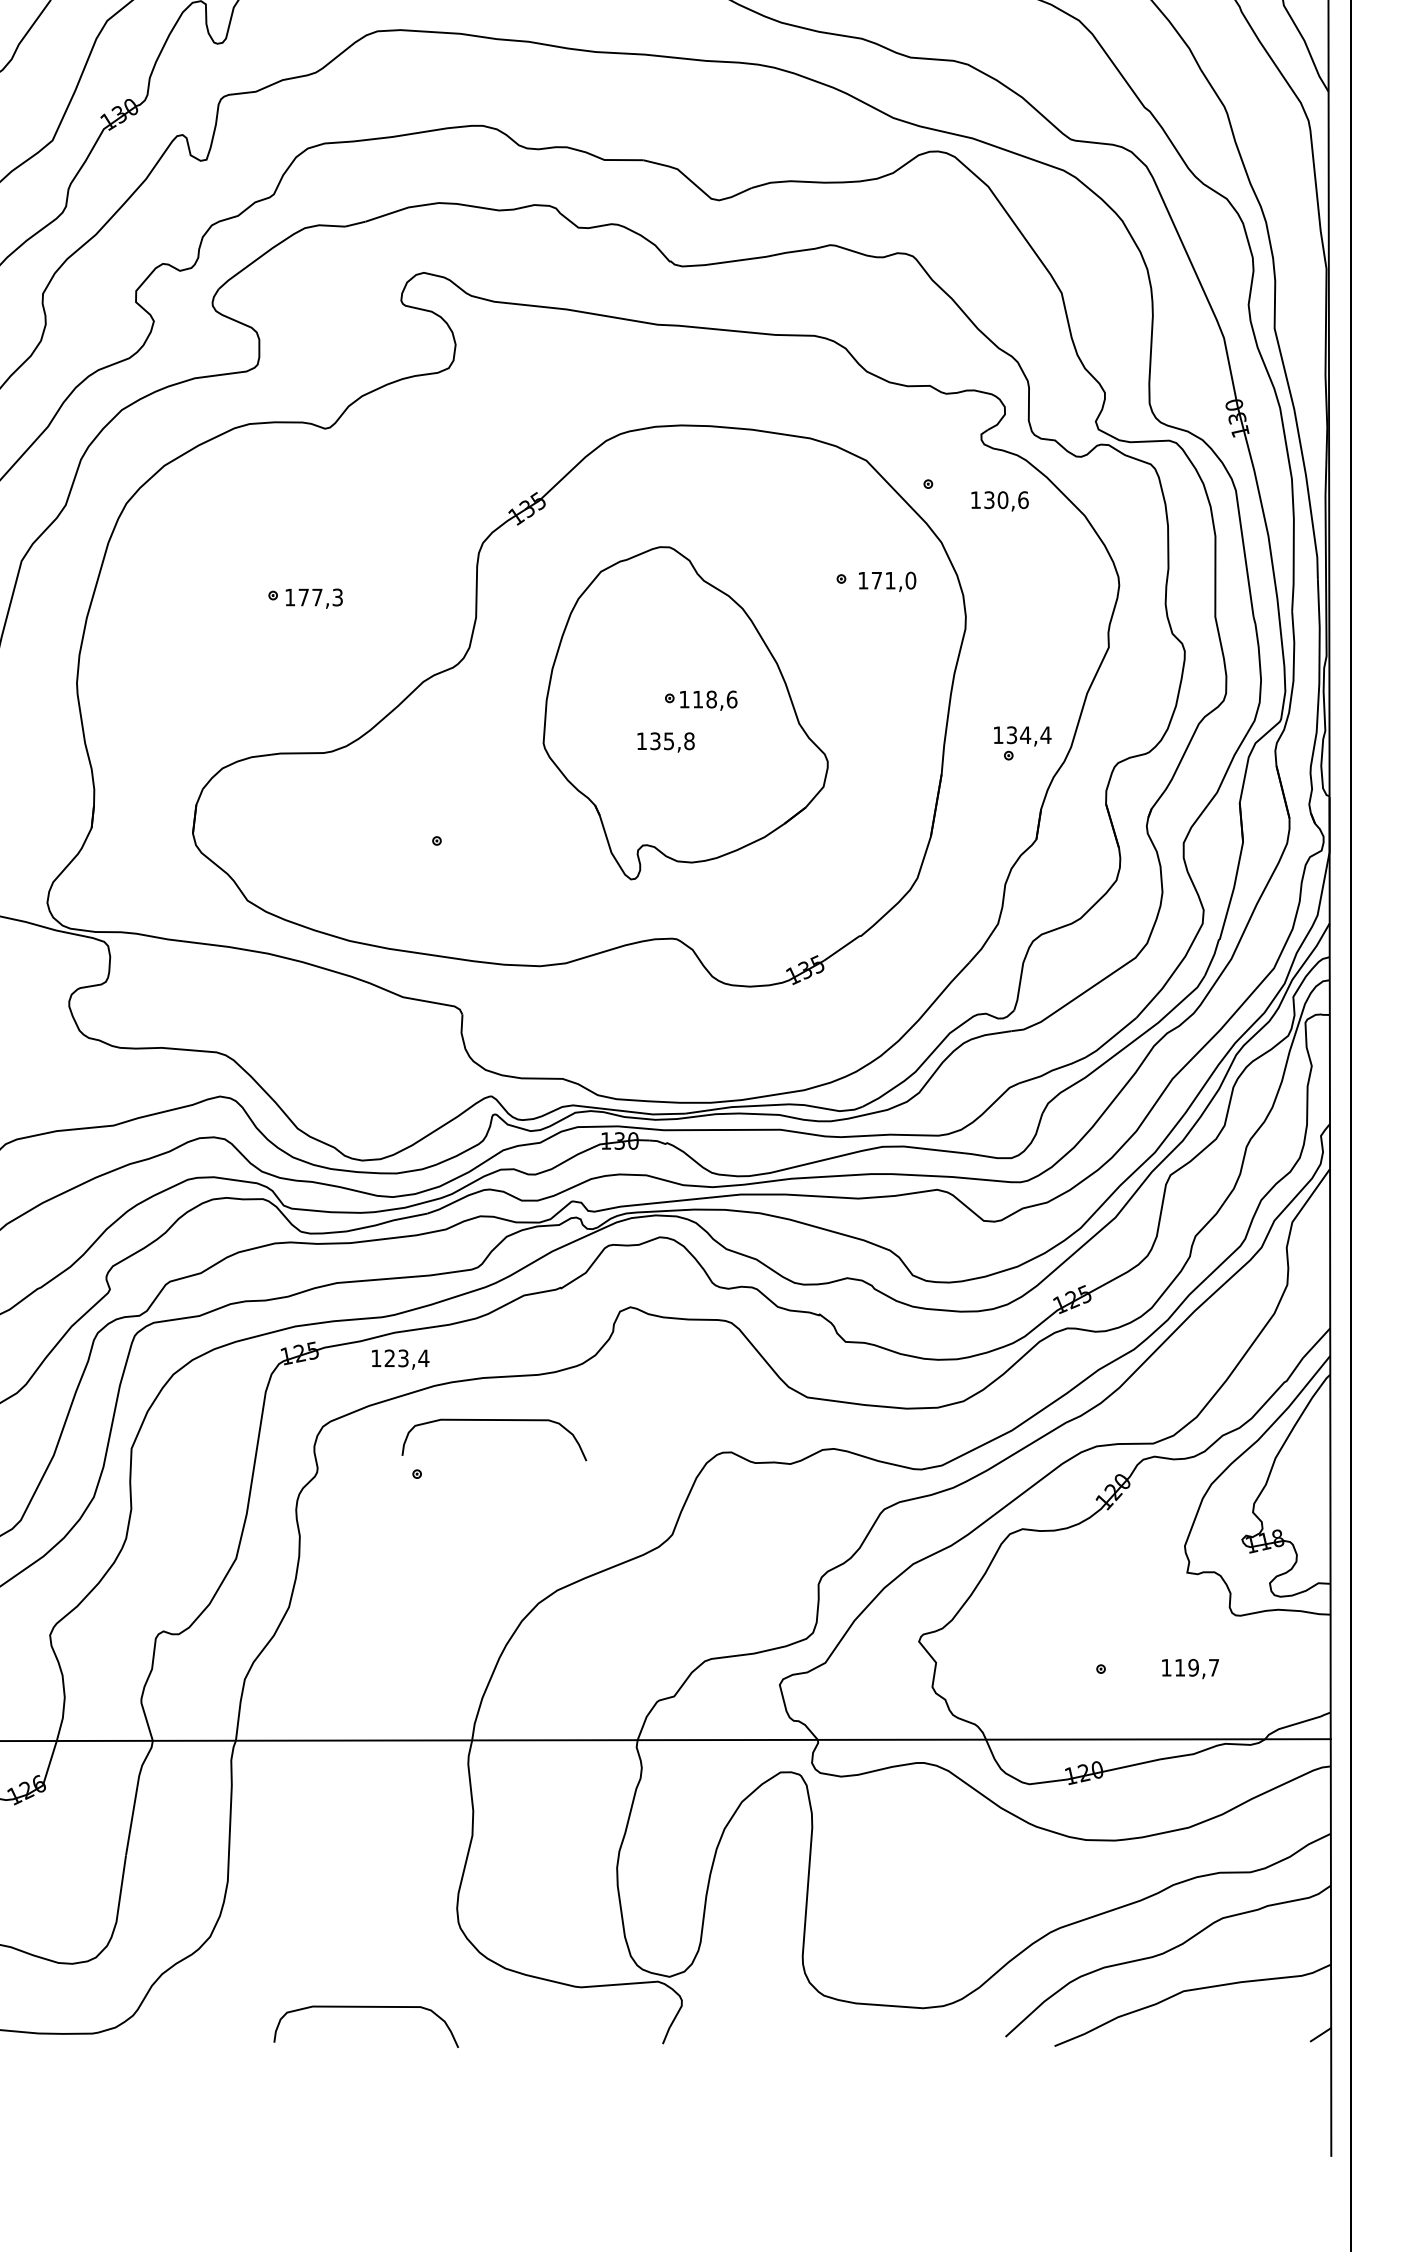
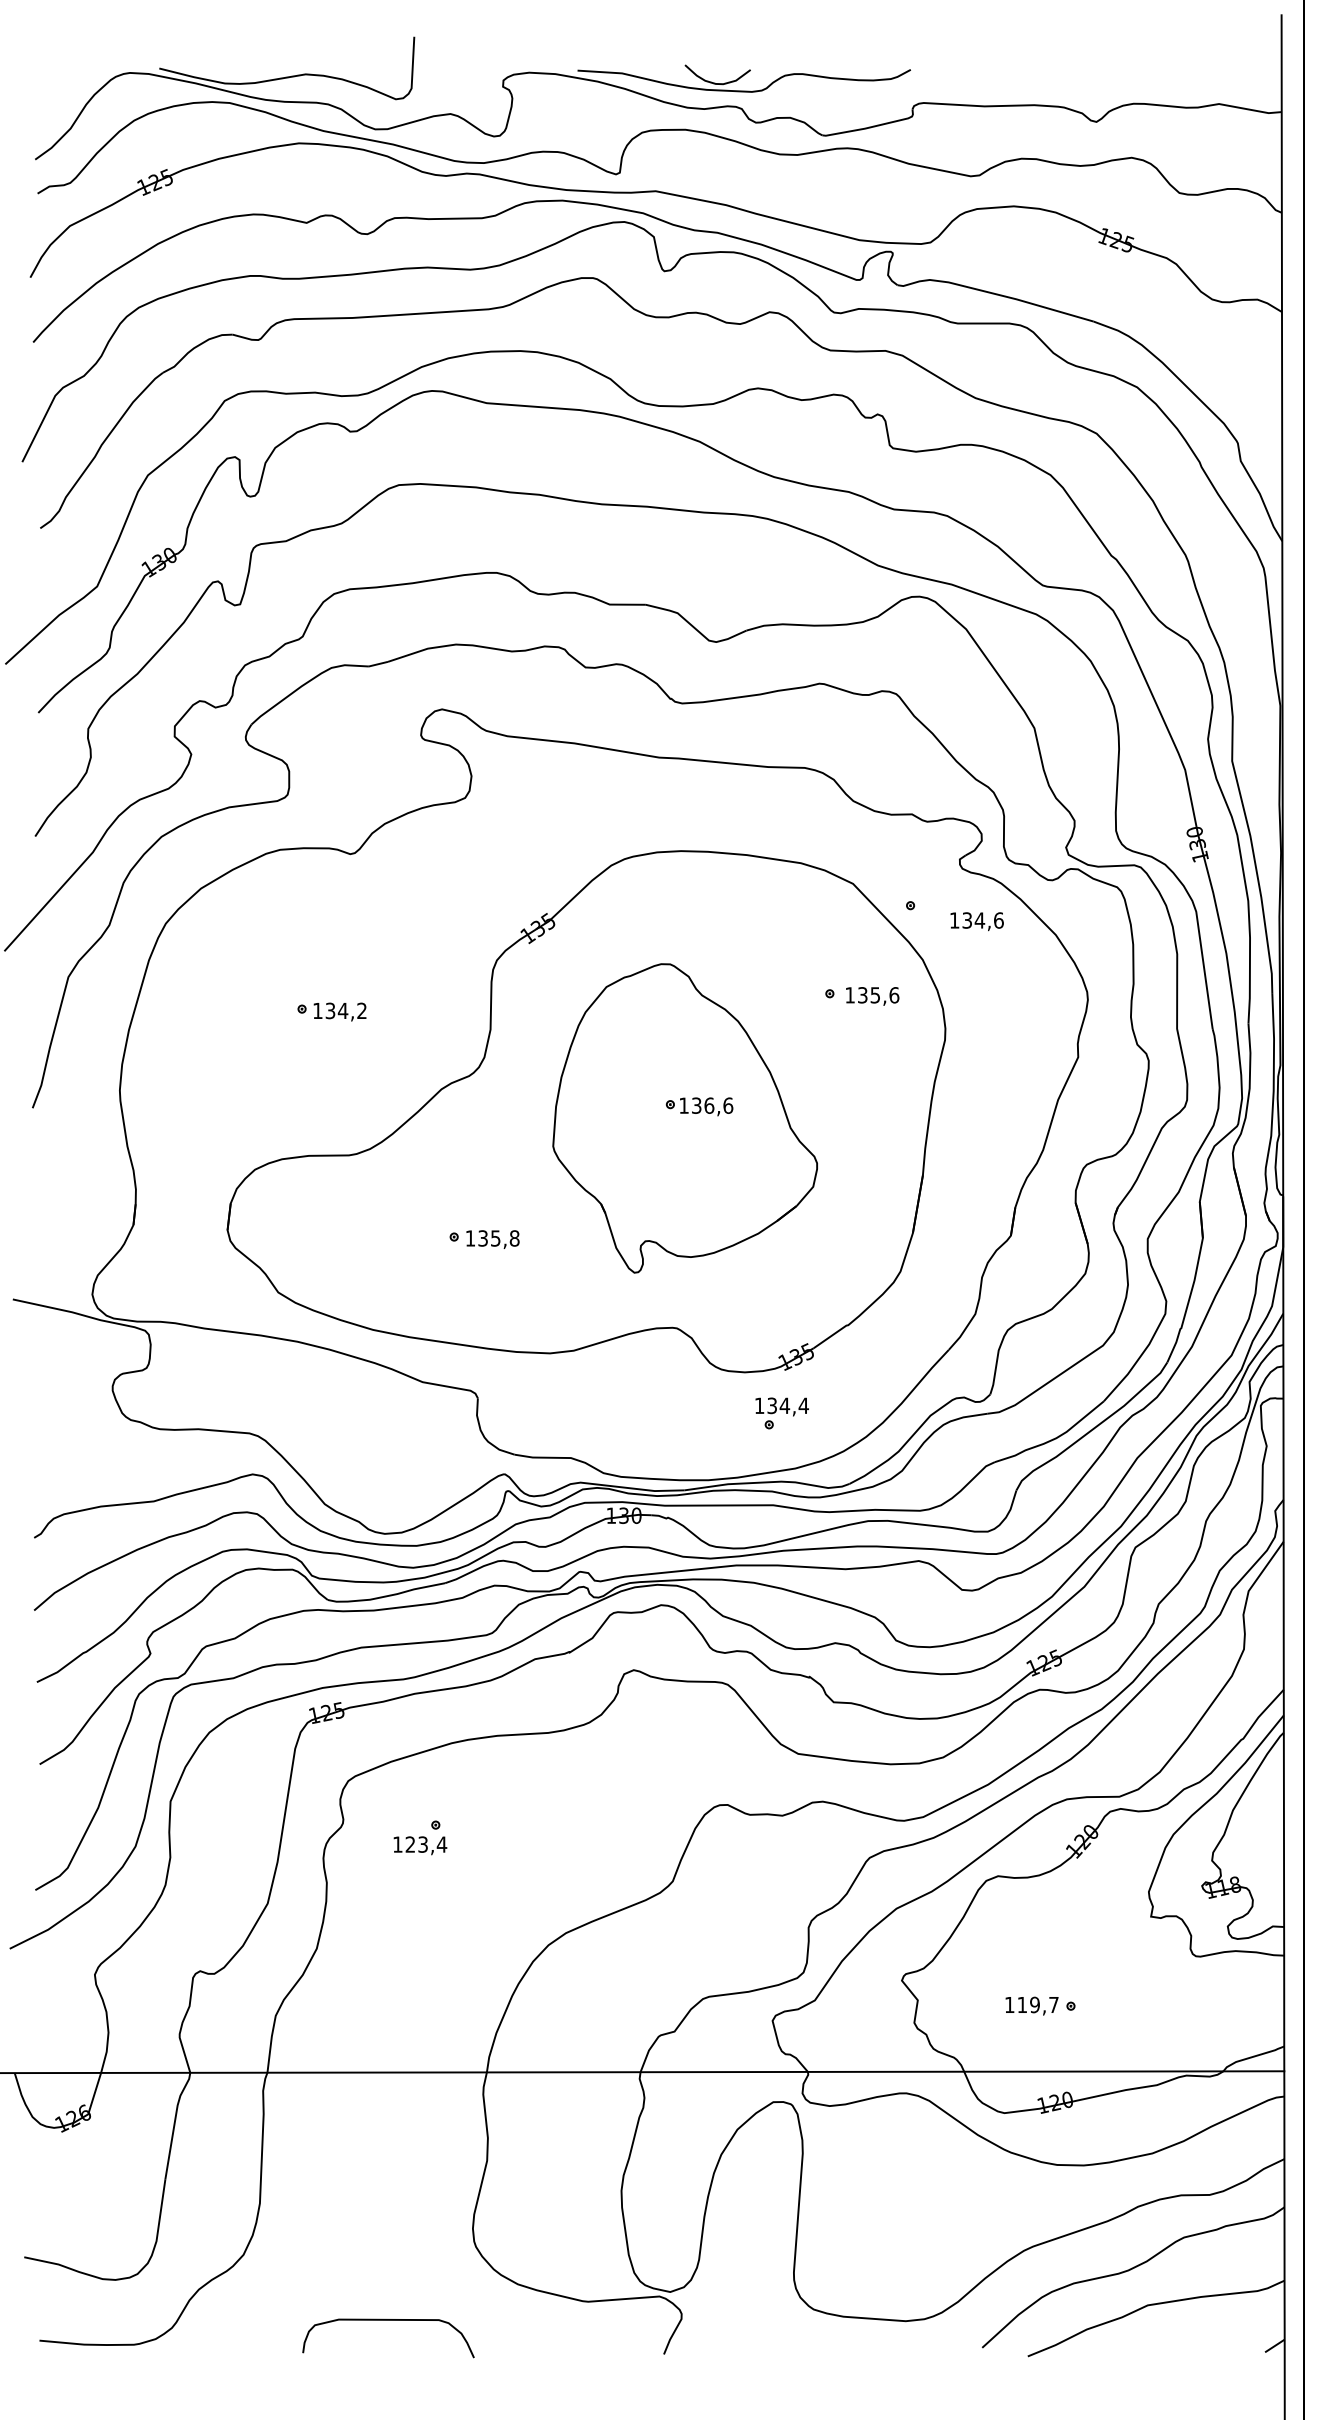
text: (1002, 500) -> (979, 920), 130,6 -> 134,6
text: (893, 580) -> (878, 995), 171,0 -> 135,6
text: (319, 597) -> (345, 1010), 177,3 -> 134,2
text: (705, 699) -> (703, 1105), 118,6 -> 136,6
text: (665, 742) -> (492, 1239), moved
part: (1021, 743) -> (781, 1413), moved
text: (400, 1359) -> (420, 1845), moved
curve: (494, 1420) -> (507, 1775), removed
text: (1189, 1668) -> (1031, 2005), moved

